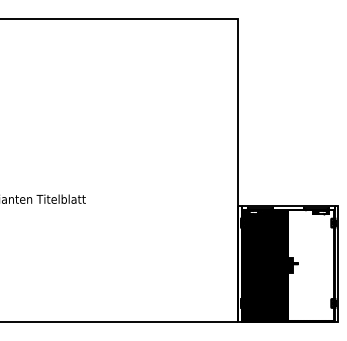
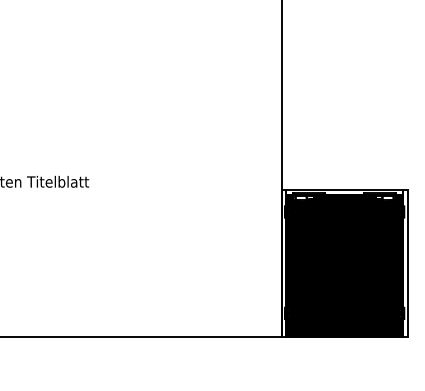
fill: (311, 264) -> (373, 264), added

